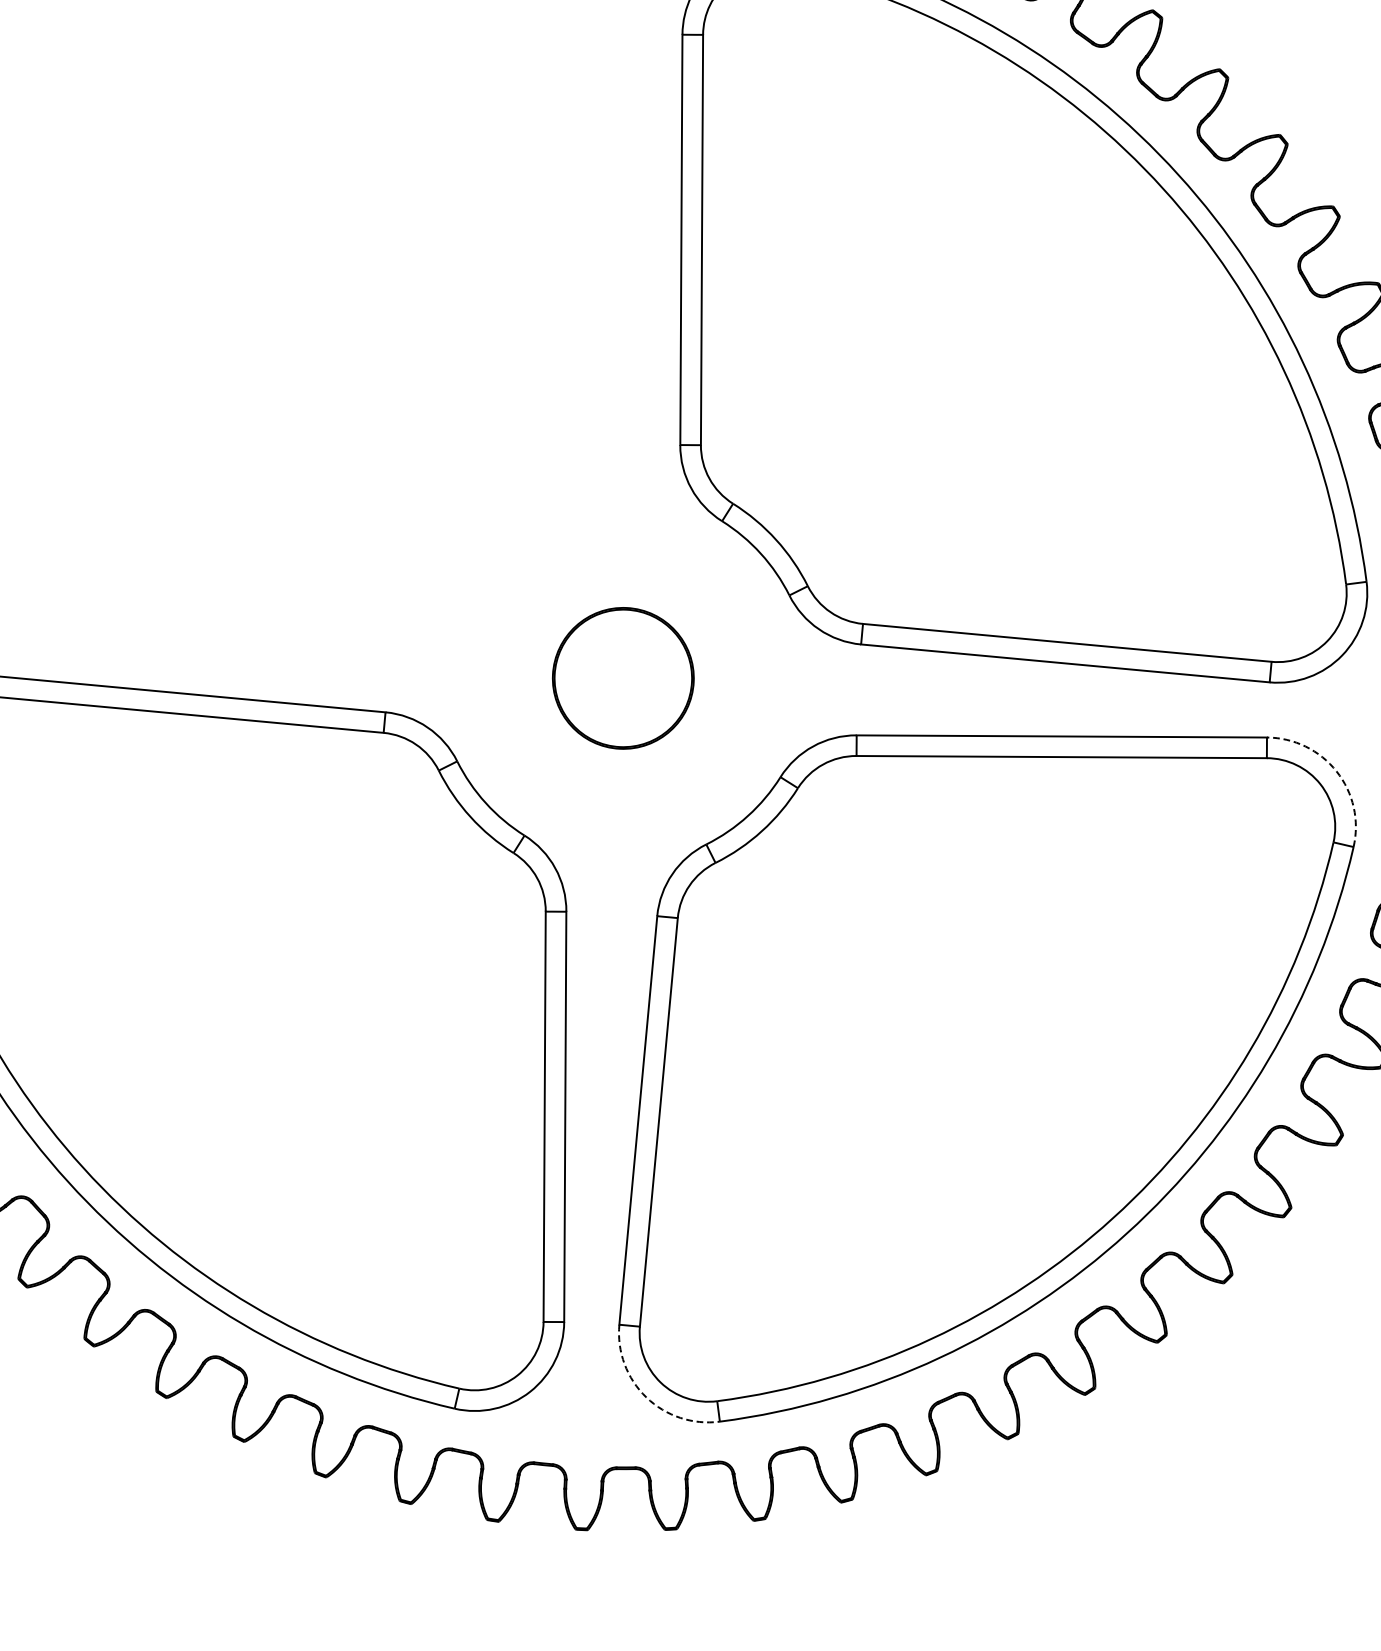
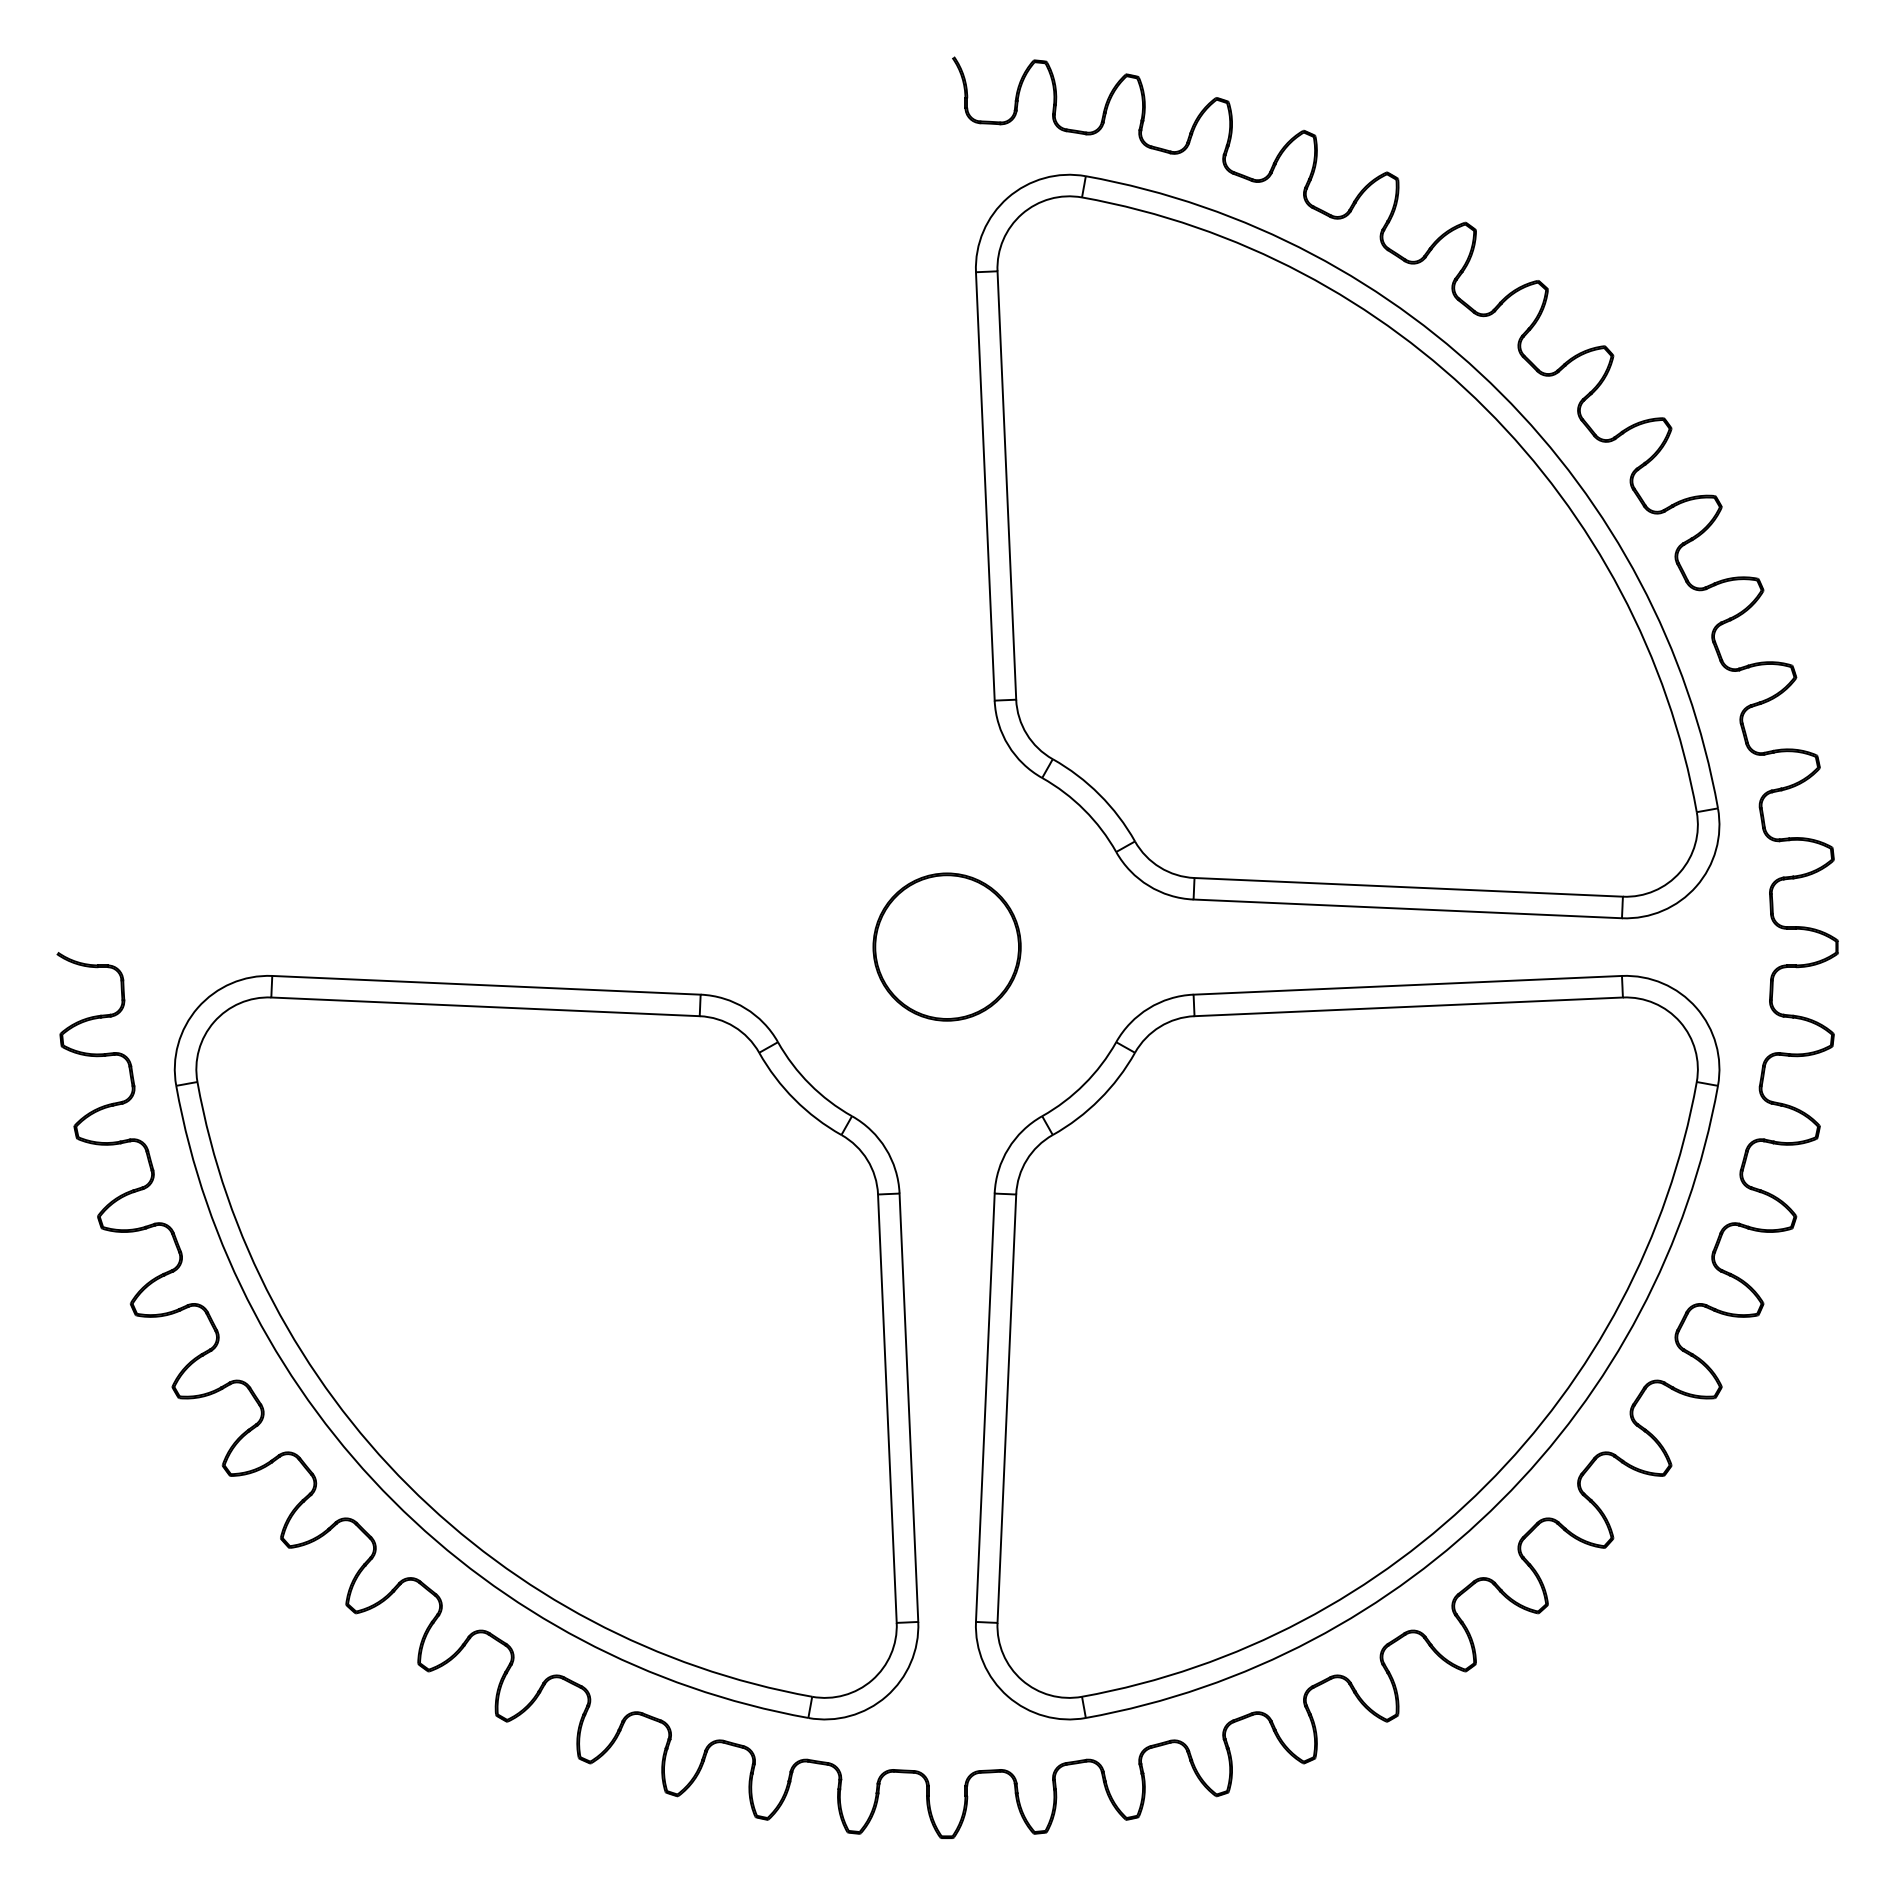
arc: (1336, 771) -> (1696, 1007), dashed -> solid
arc: (646, 1397) -> (1007, 1696), dashed -> solid

